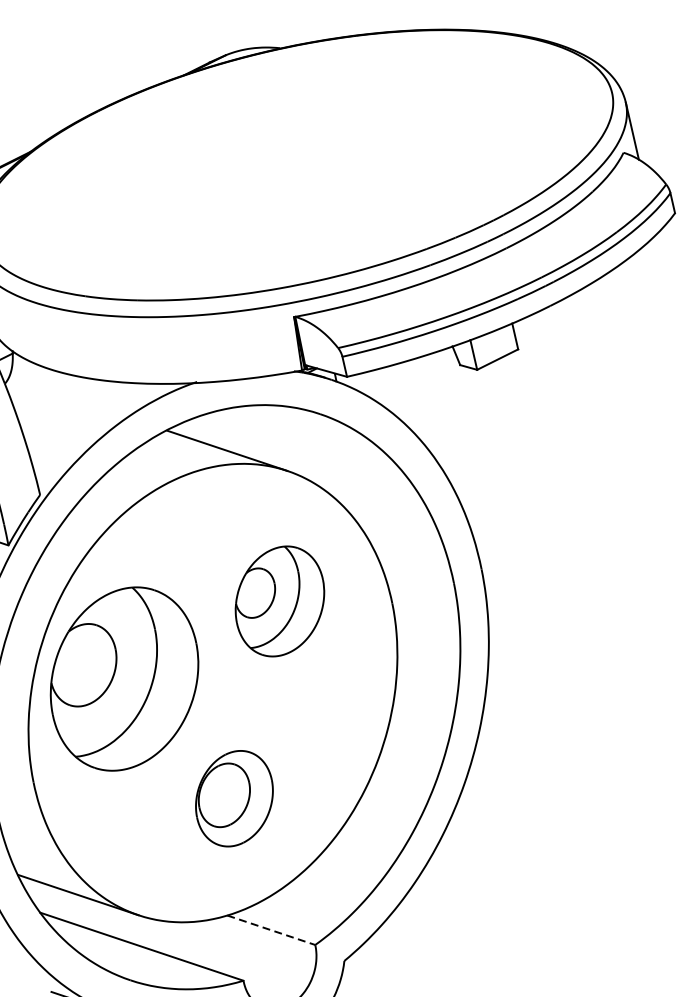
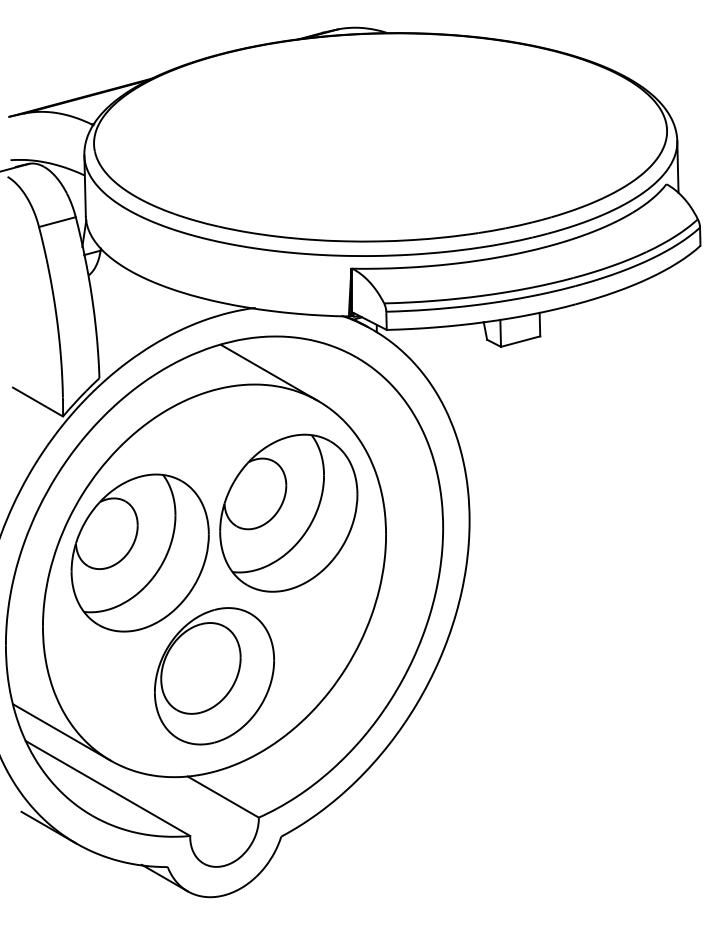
part: (279, 600) -> (288, 512), size x1.67
part: (234, 798) -> (214, 676), size x1.67
line: (271, 930) -> (223, 797), dashed -> solid

